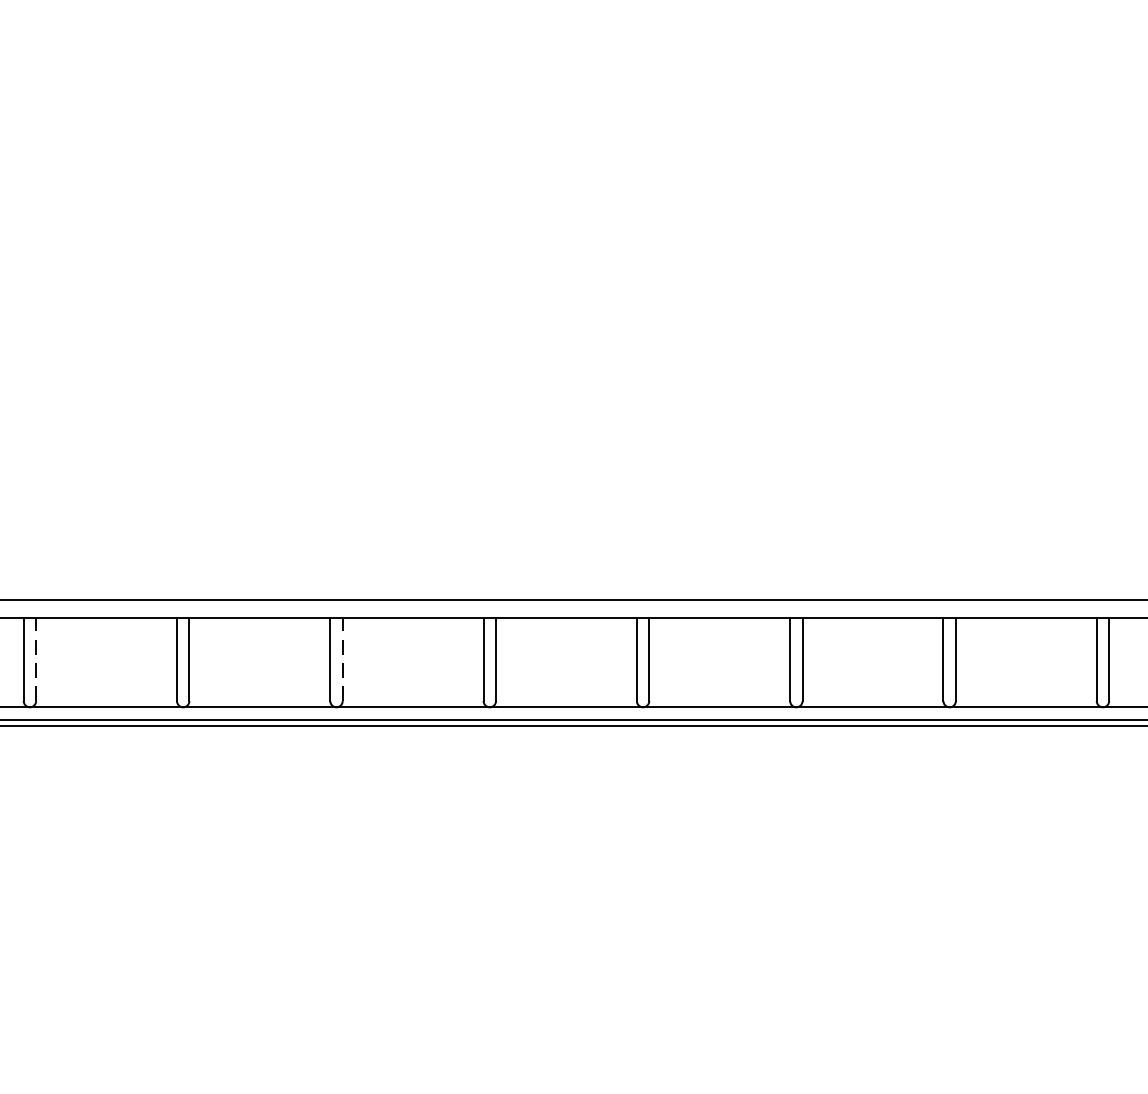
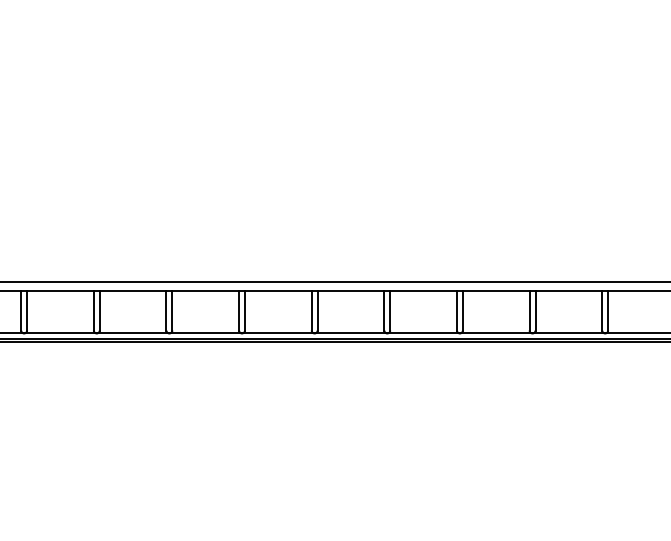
line: (36, 658) -> (172, 310), dashed -> solid
line: (342, 658) -> (317, 310), dashed -> solid

